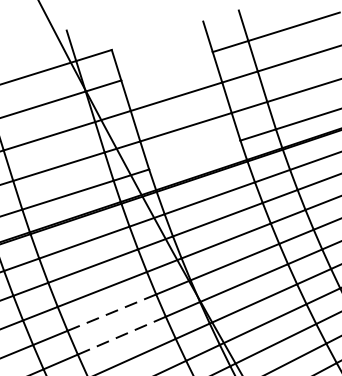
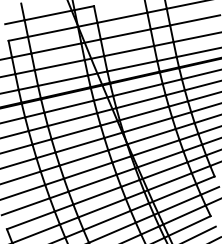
line: (167, 65) -> (122, 17), added
line: (195, 155) -> (132, 66), added
line: (112, 313) -> (80, 145), dashed -> solid
line: (122, 334) -> (84, 157), dashed -> solid

